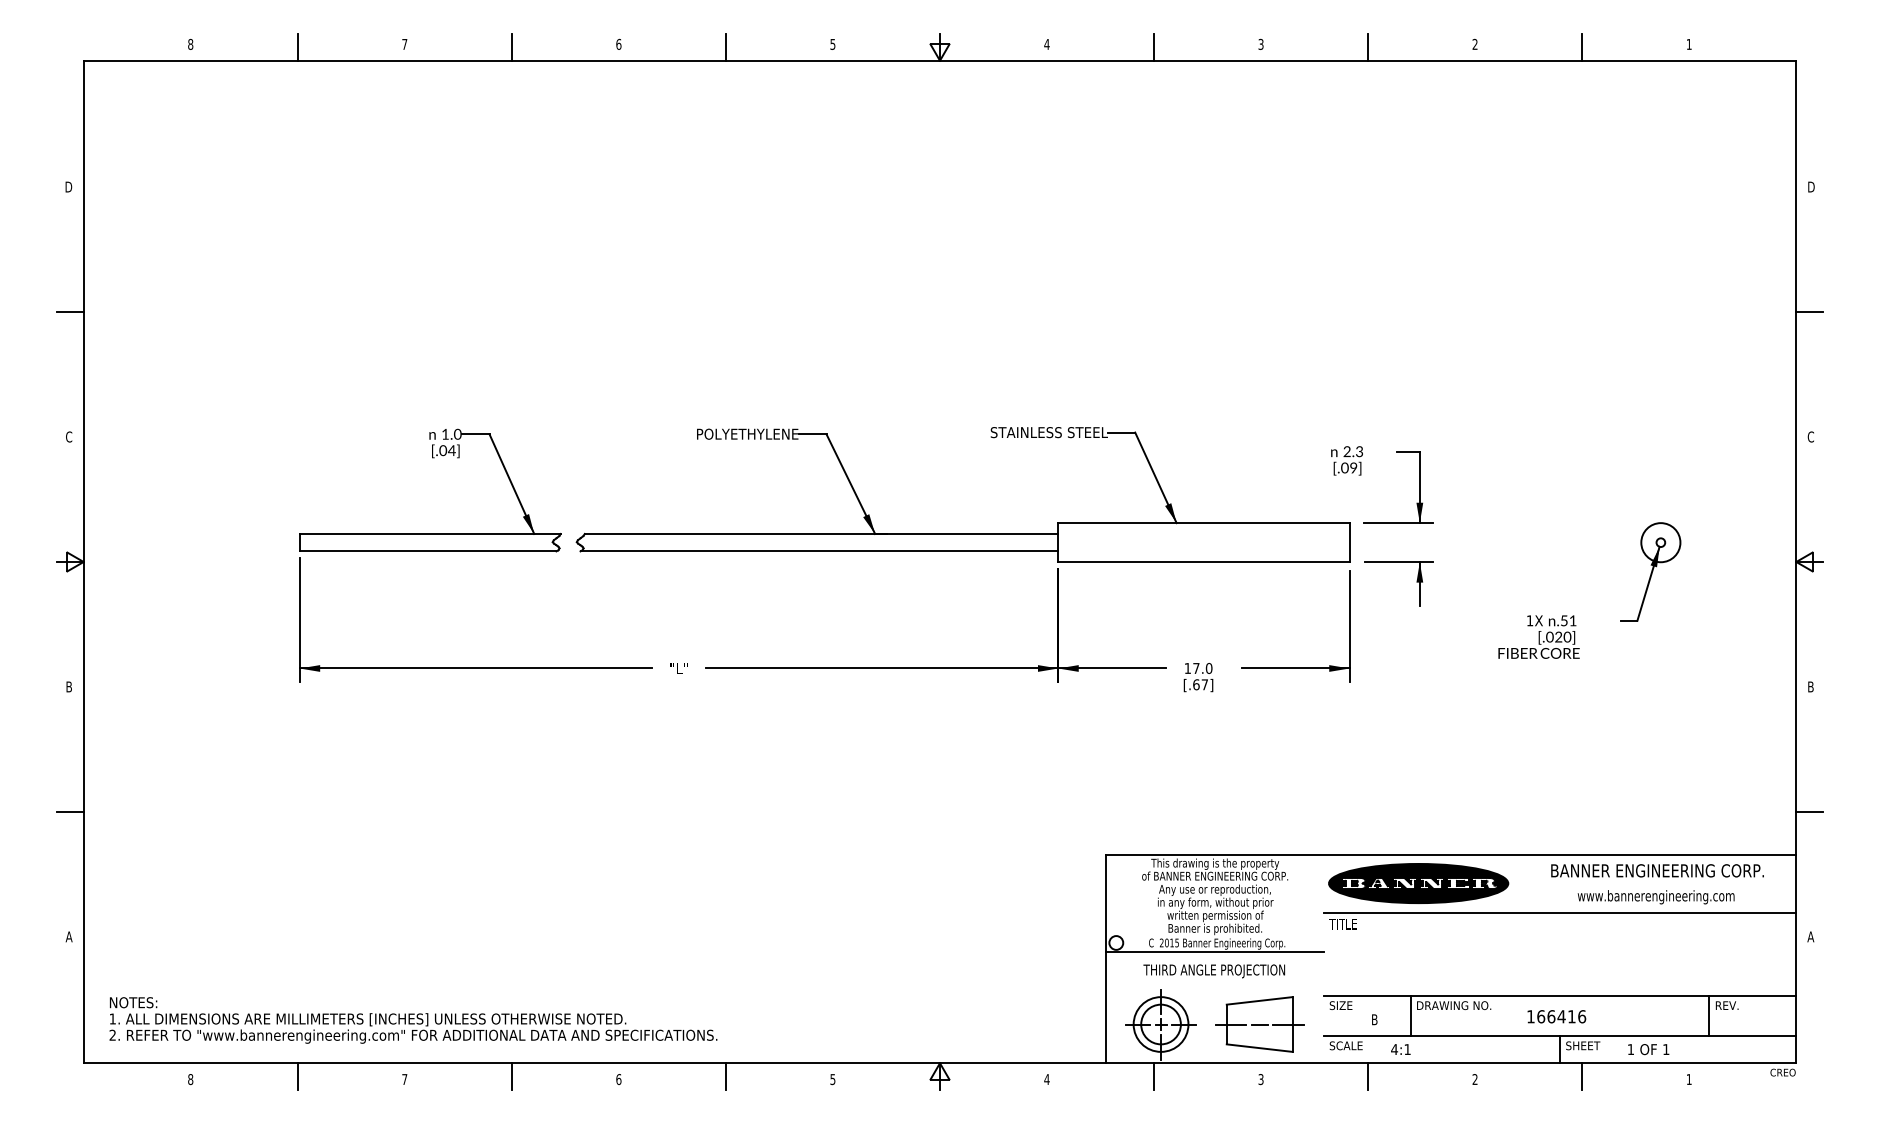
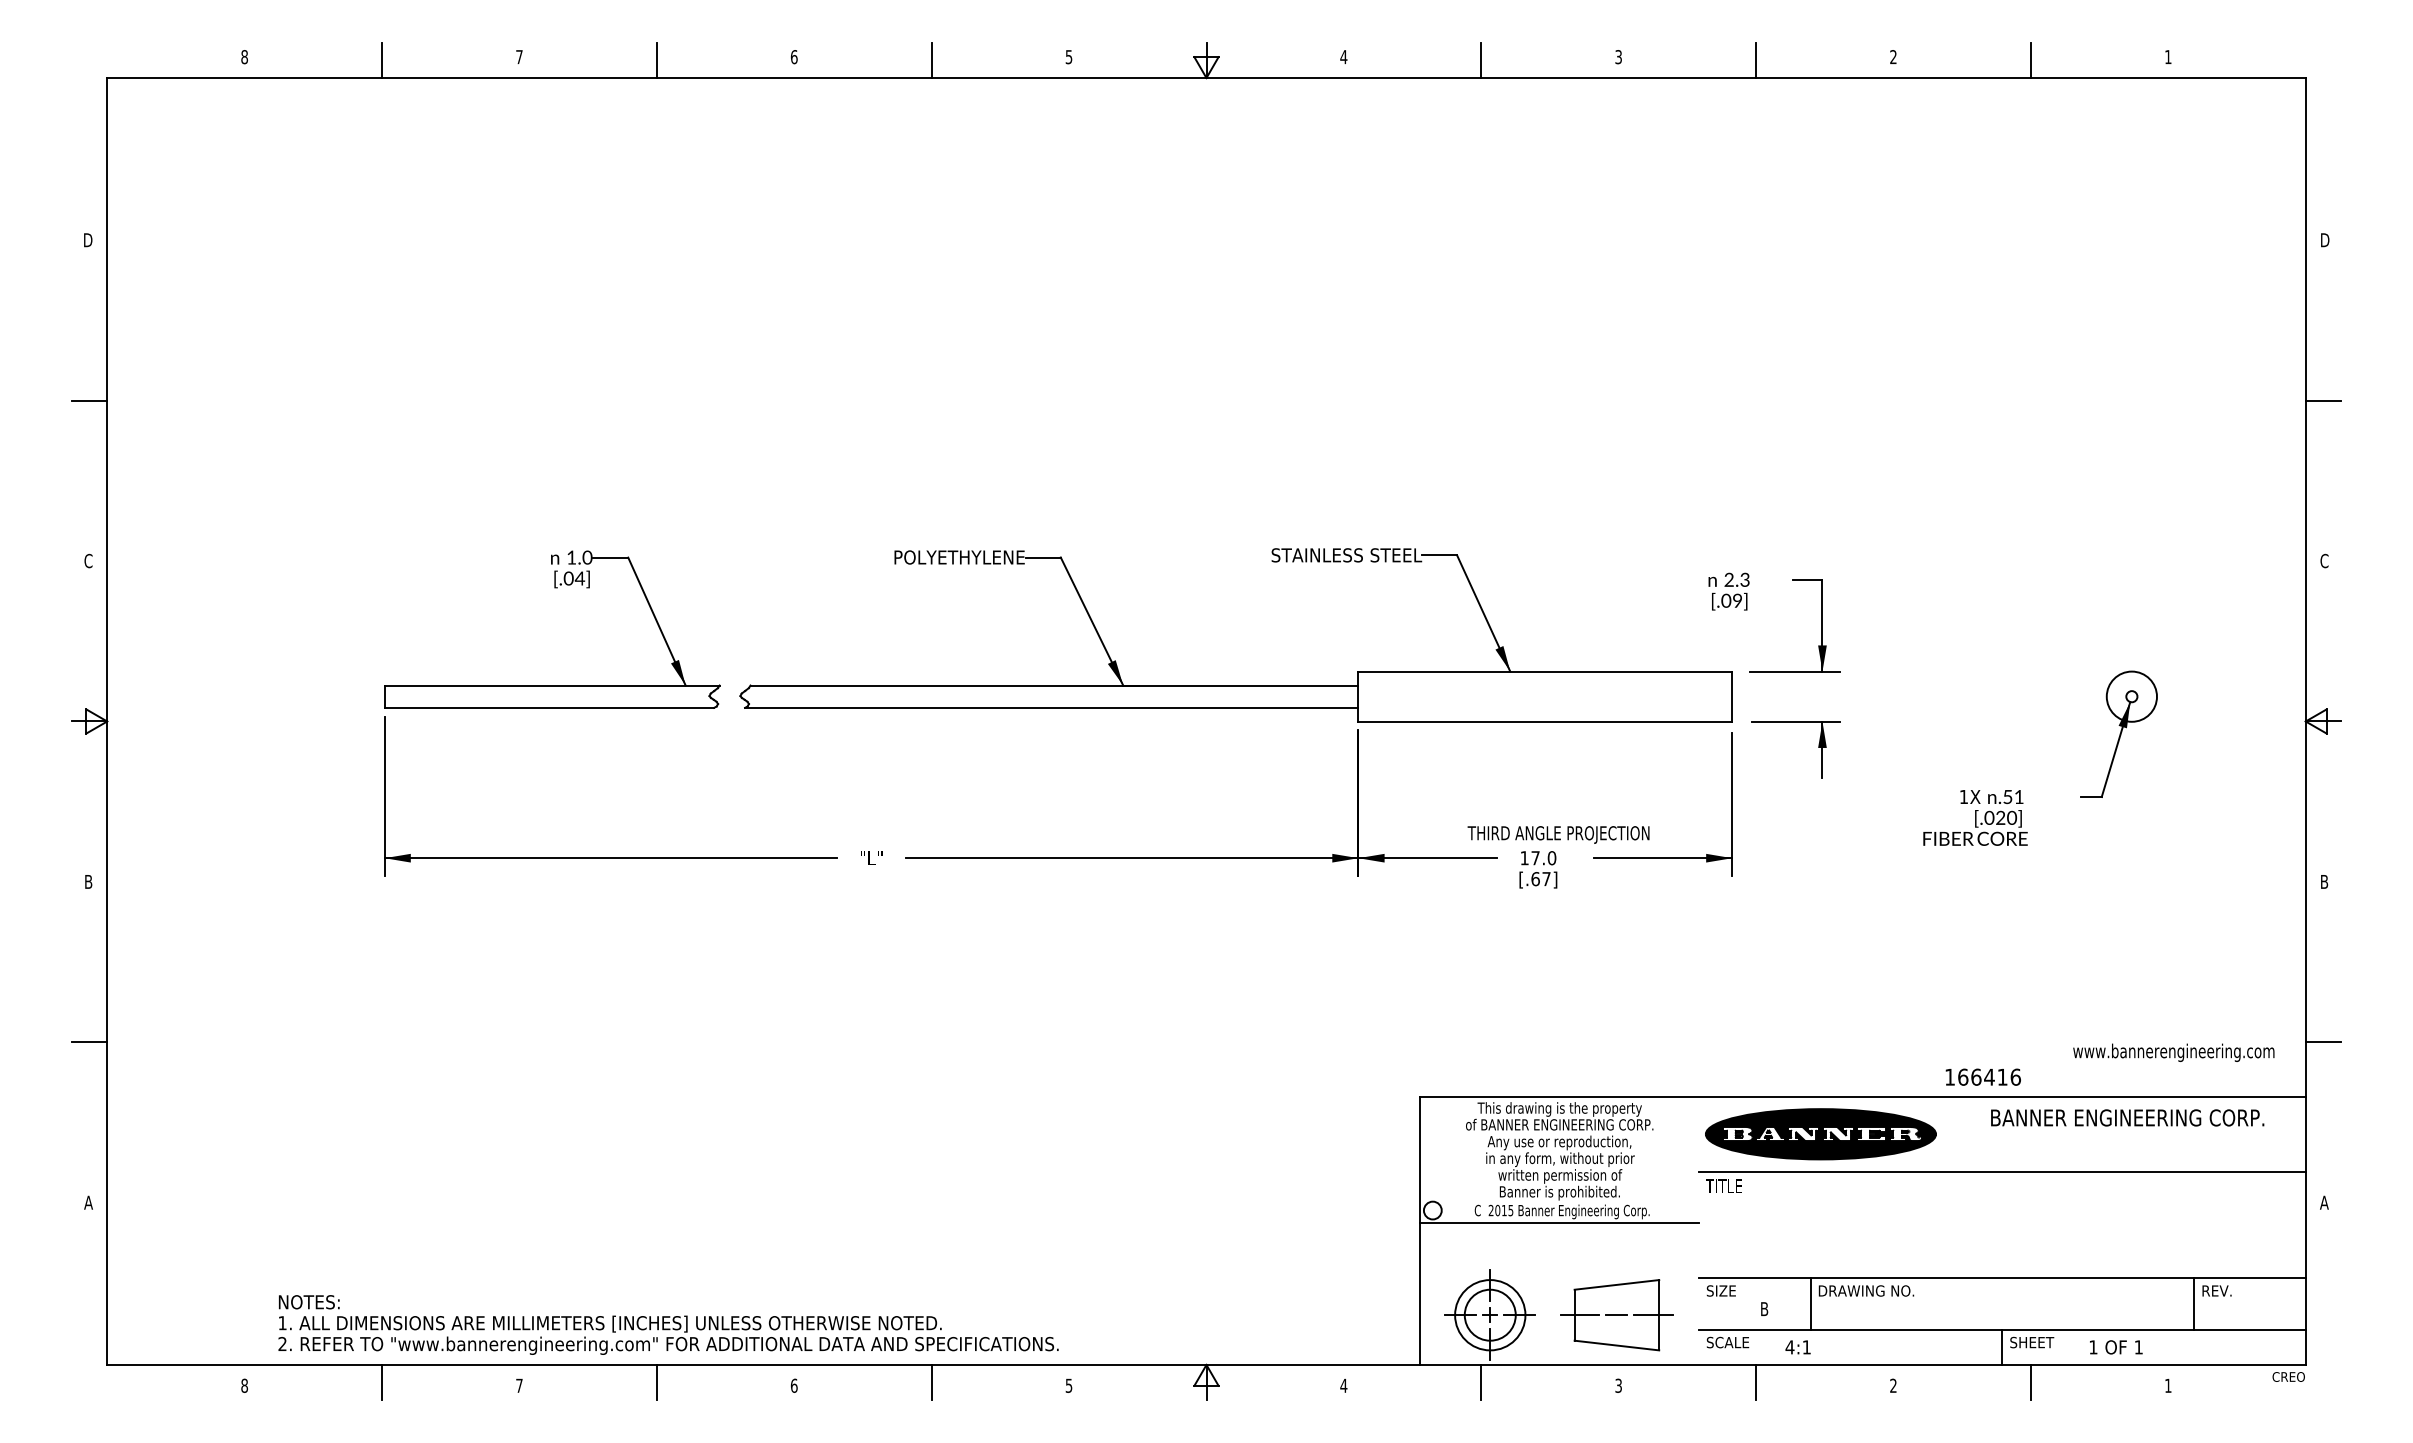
text: (1655, 896) -> (2173, 1052), moved
text: (1214, 970) -> (1558, 834), moved
text: (1556, 1016) -> (1982, 1076), moved
text: (413, 1020) -> (668, 1324), moved

